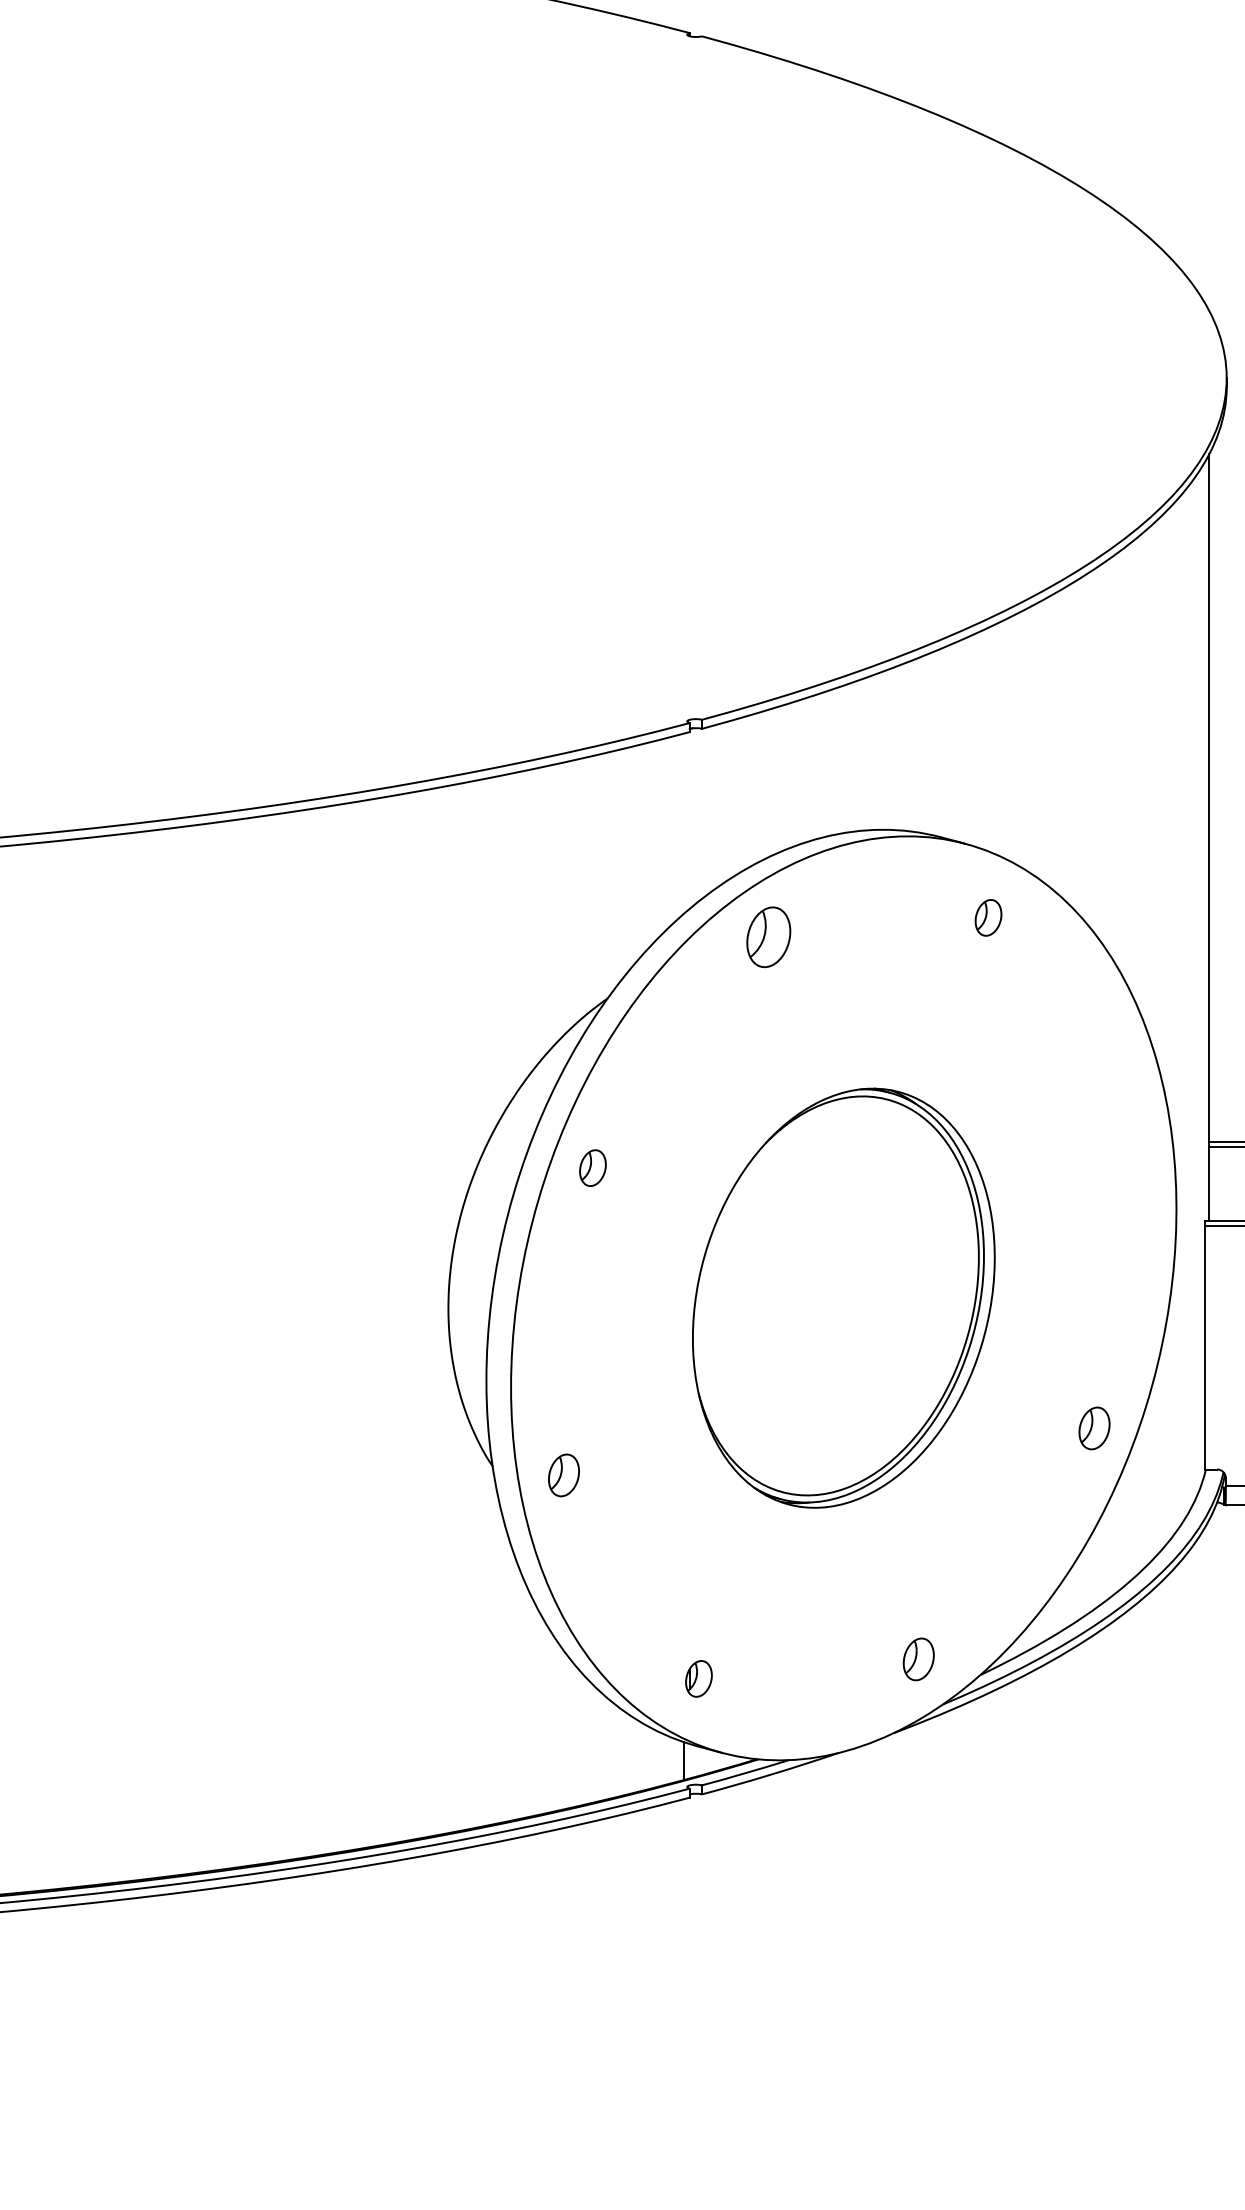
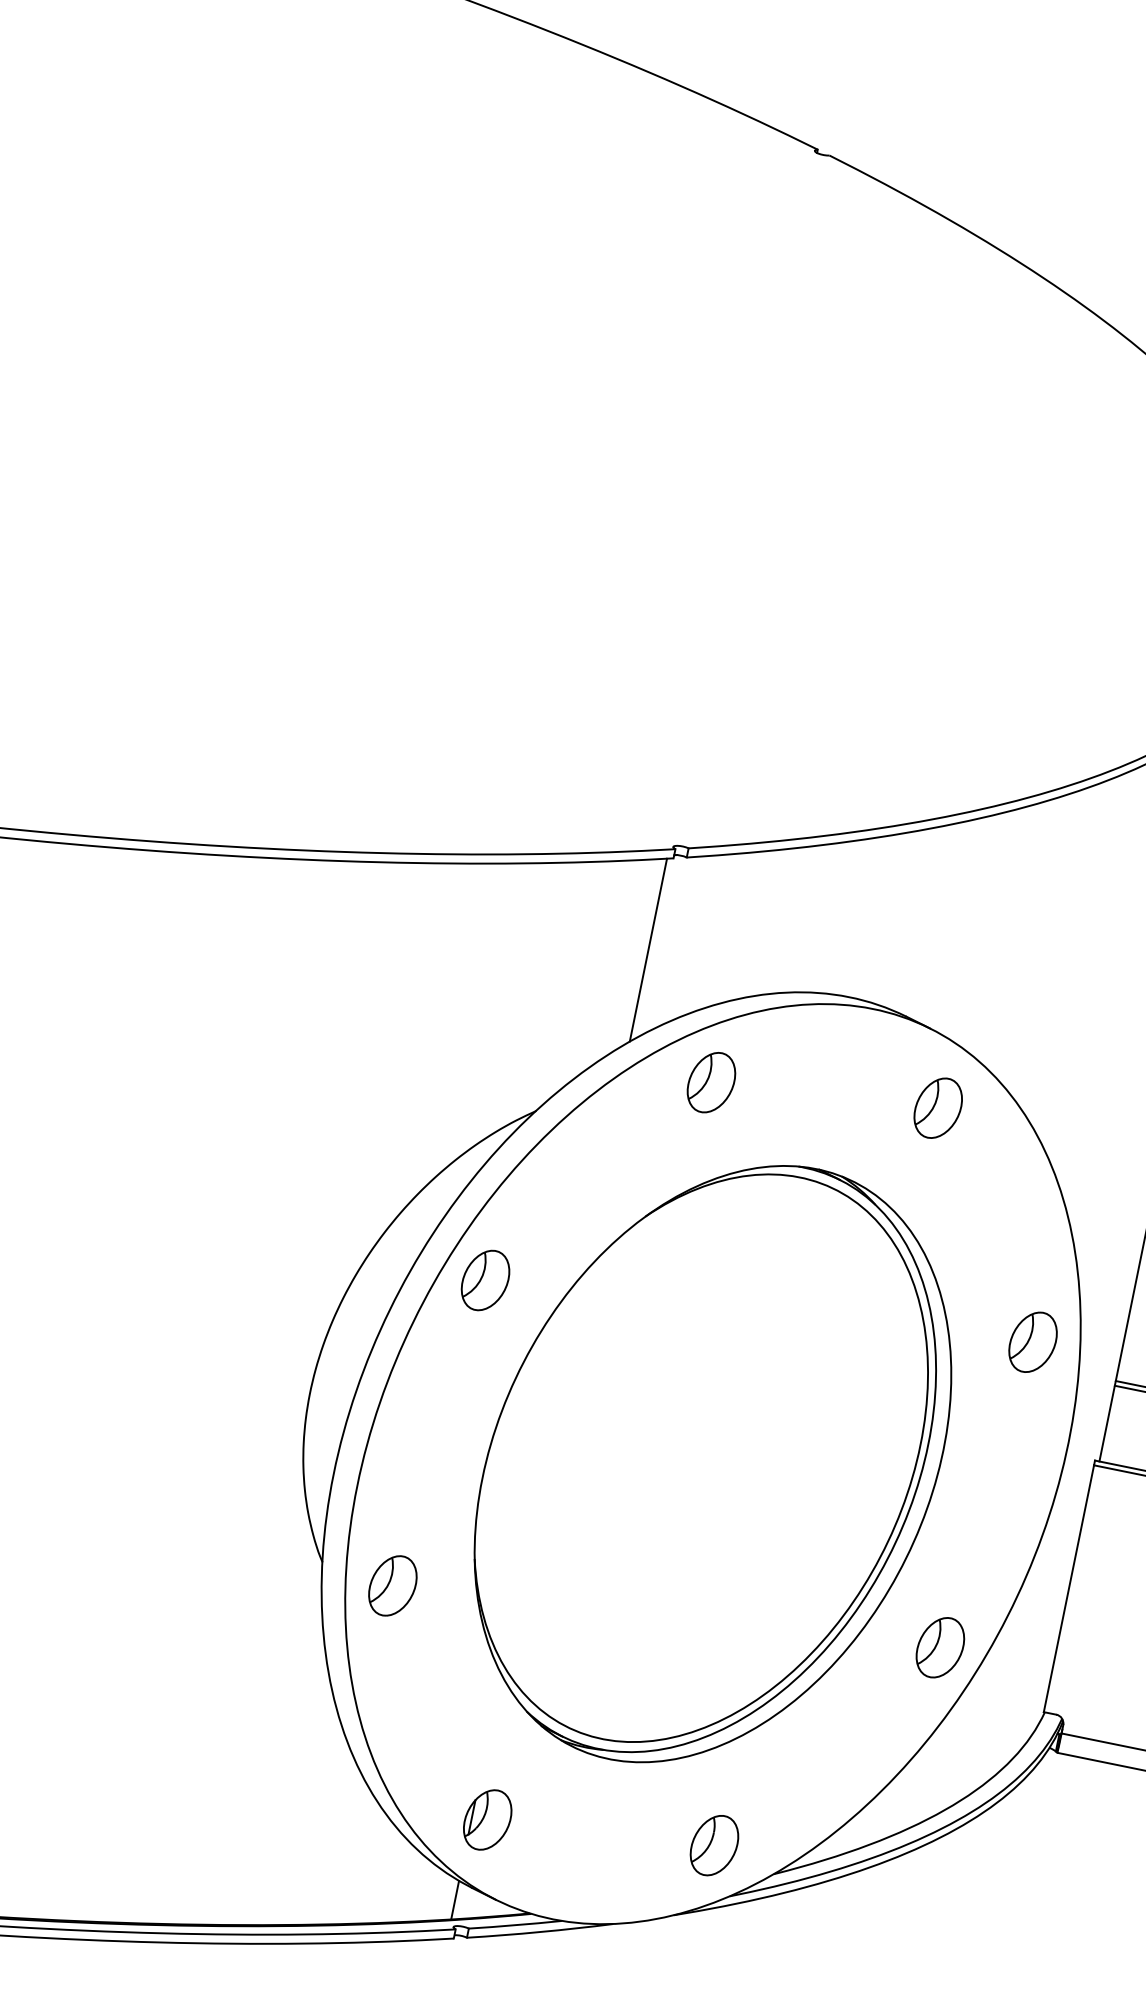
line: (683, 823) -> (648, 949), added
part: (988, 917) -> (938, 1107), size x1.67
part: (1123, 1120) -> (1033, 1341), added
part: (592, 1167) -> (485, 1279), size x1.67
part: (843, 1297) -> (712, 1463), size x1.43
part: (1094, 1428) -> (940, 1647), size x1.43
part: (563, 1475) -> (392, 1585), size x1.43
part: (918, 1659) -> (714, 1845), size x1.43
part: (698, 1678) -> (487, 1819), size x1.67

